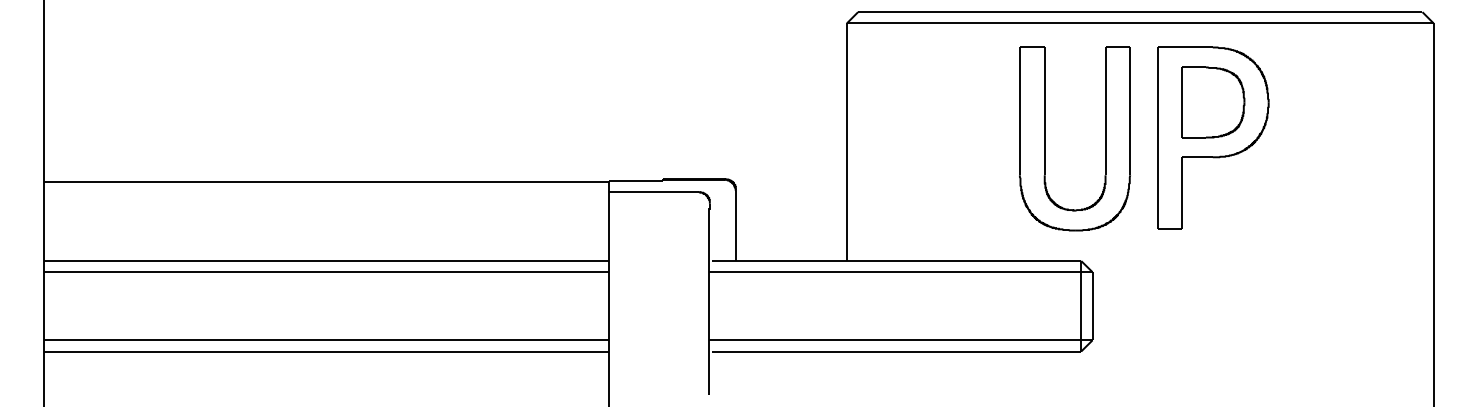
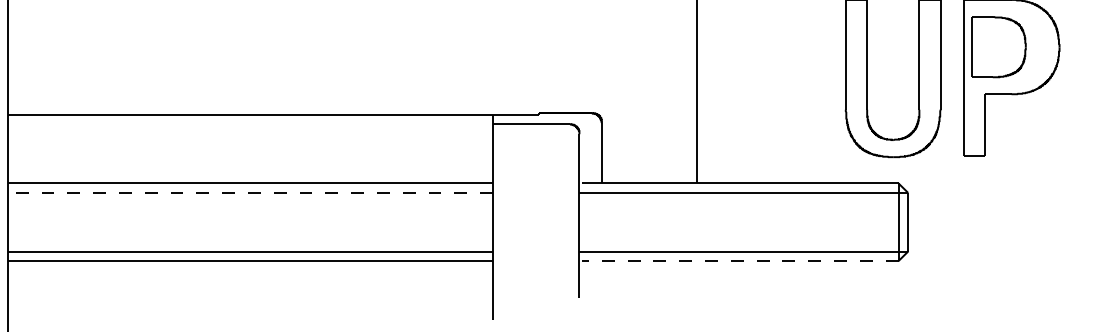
part: (1213, 102) -> (999, 47), moved
line: (326, 272) -> (250, 193), solid -> dashed
line: (896, 351) -> (739, 261), solid -> dashed

